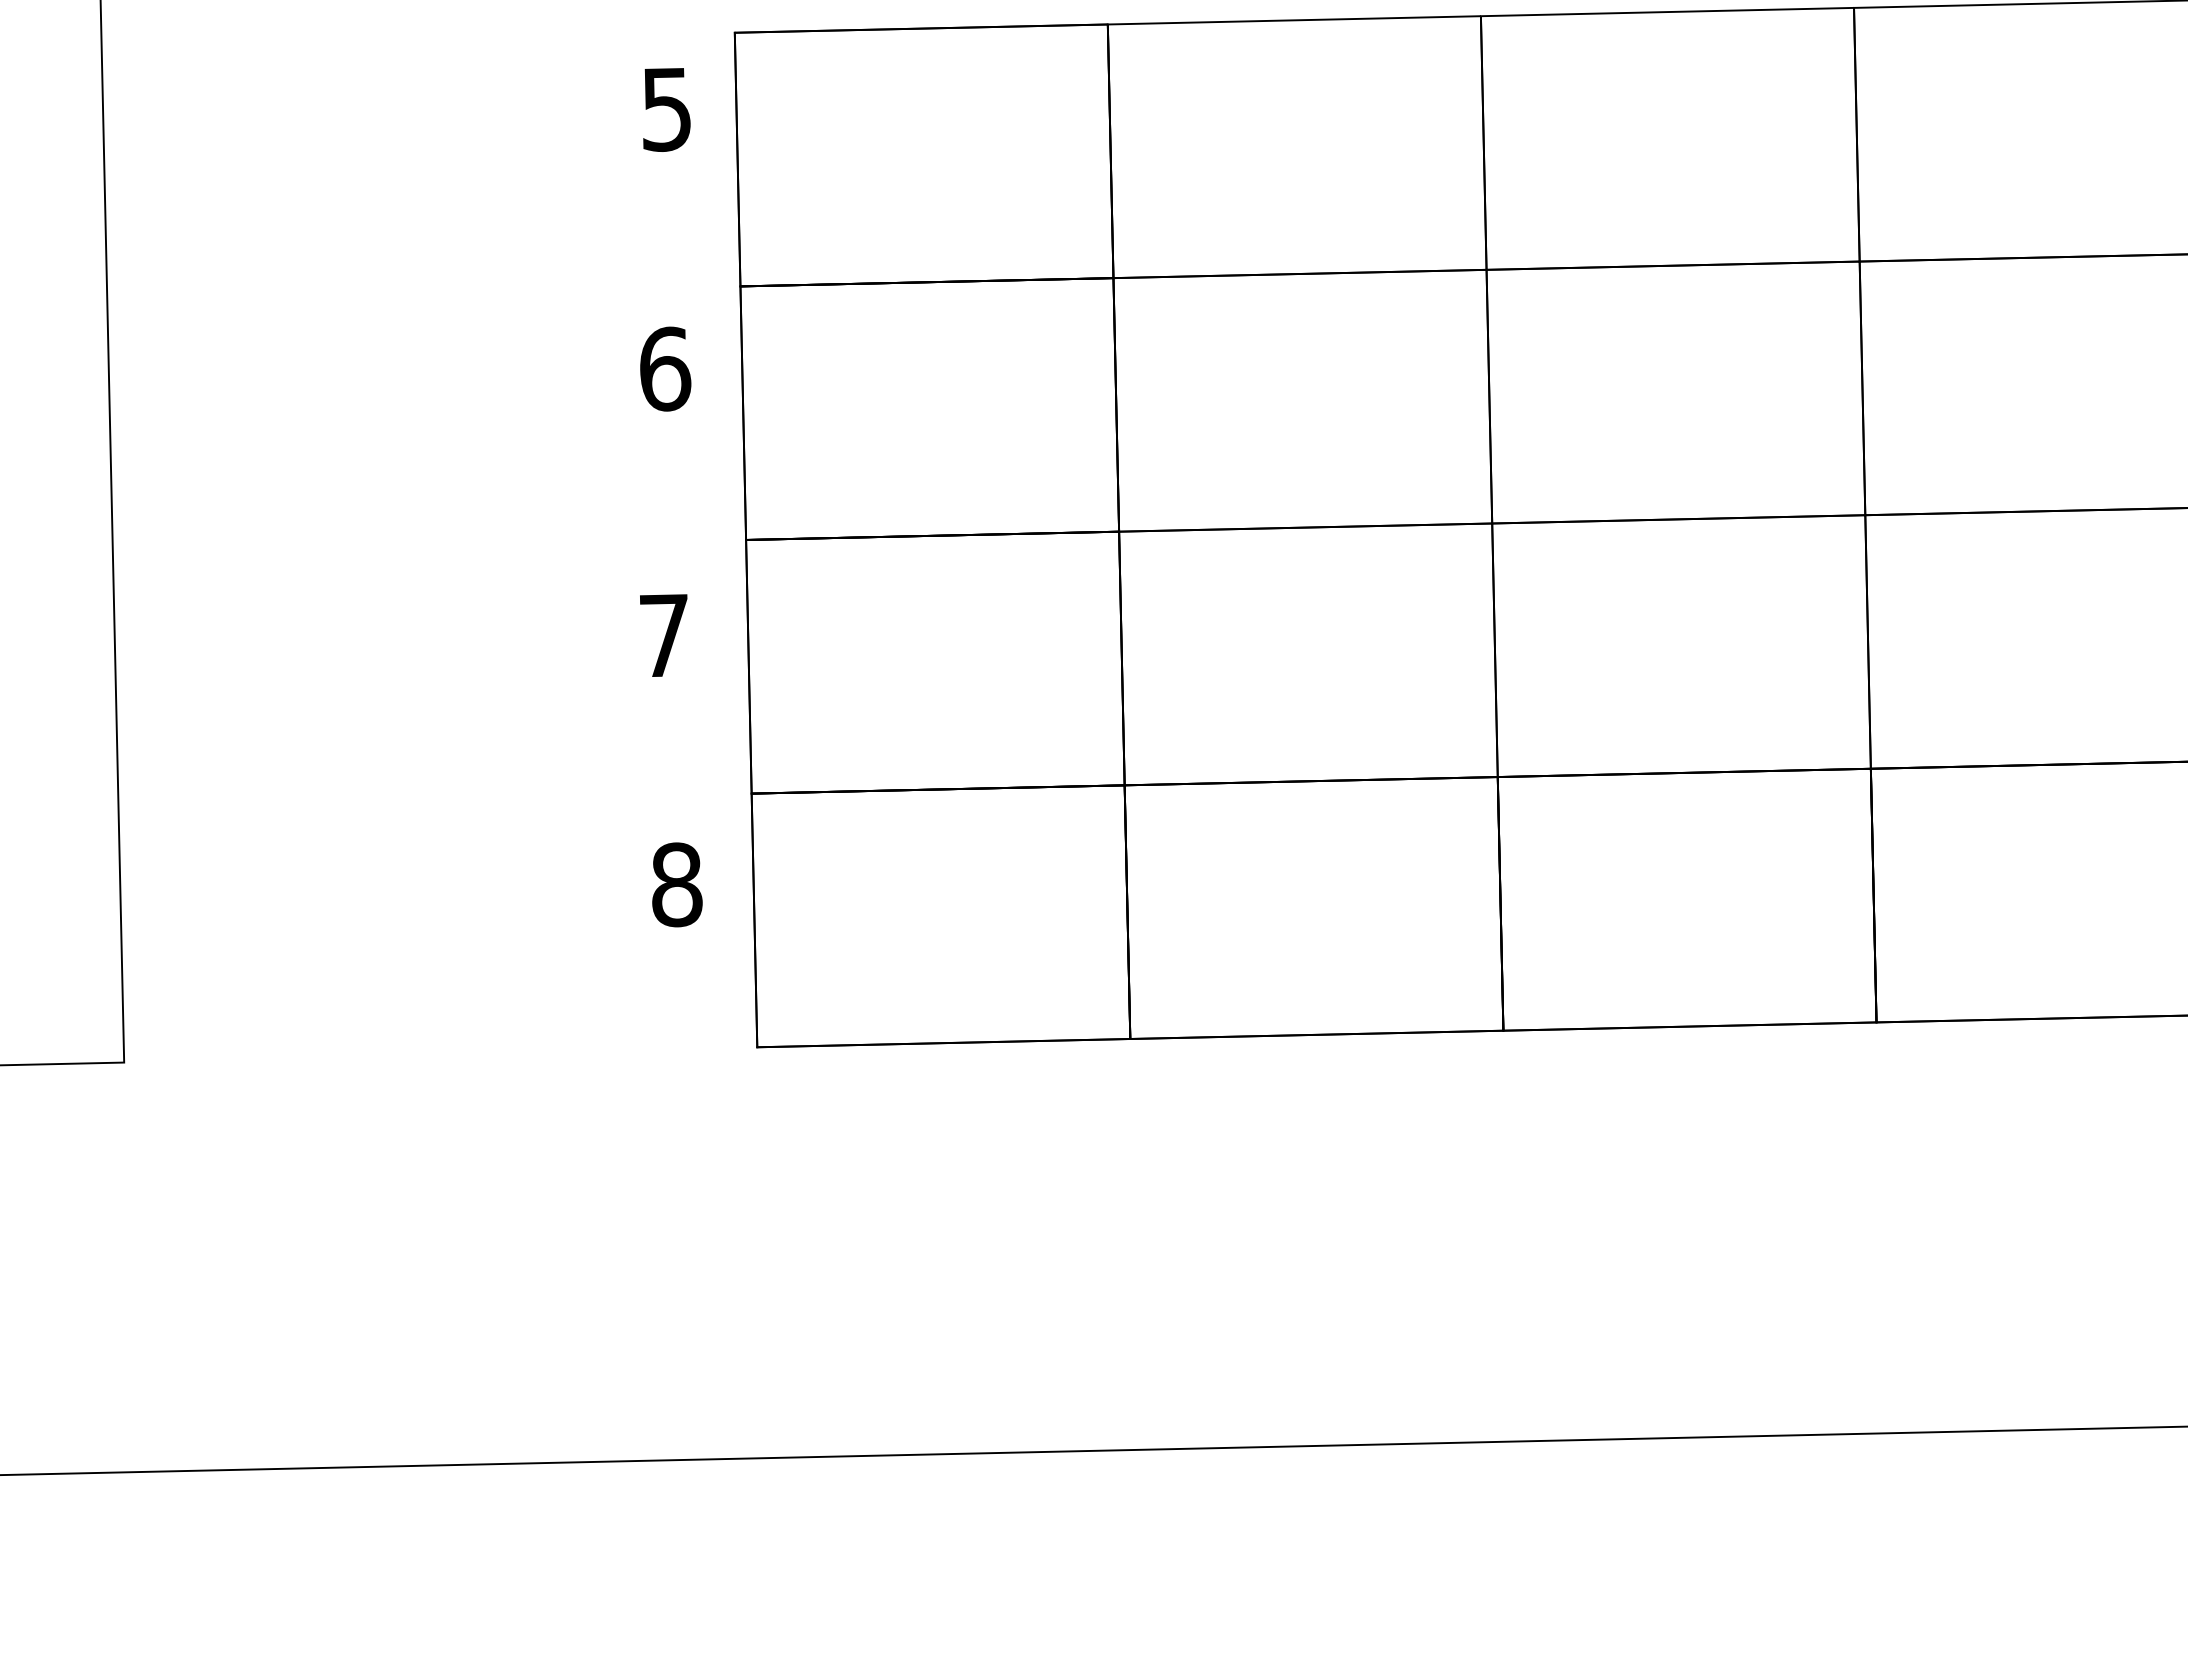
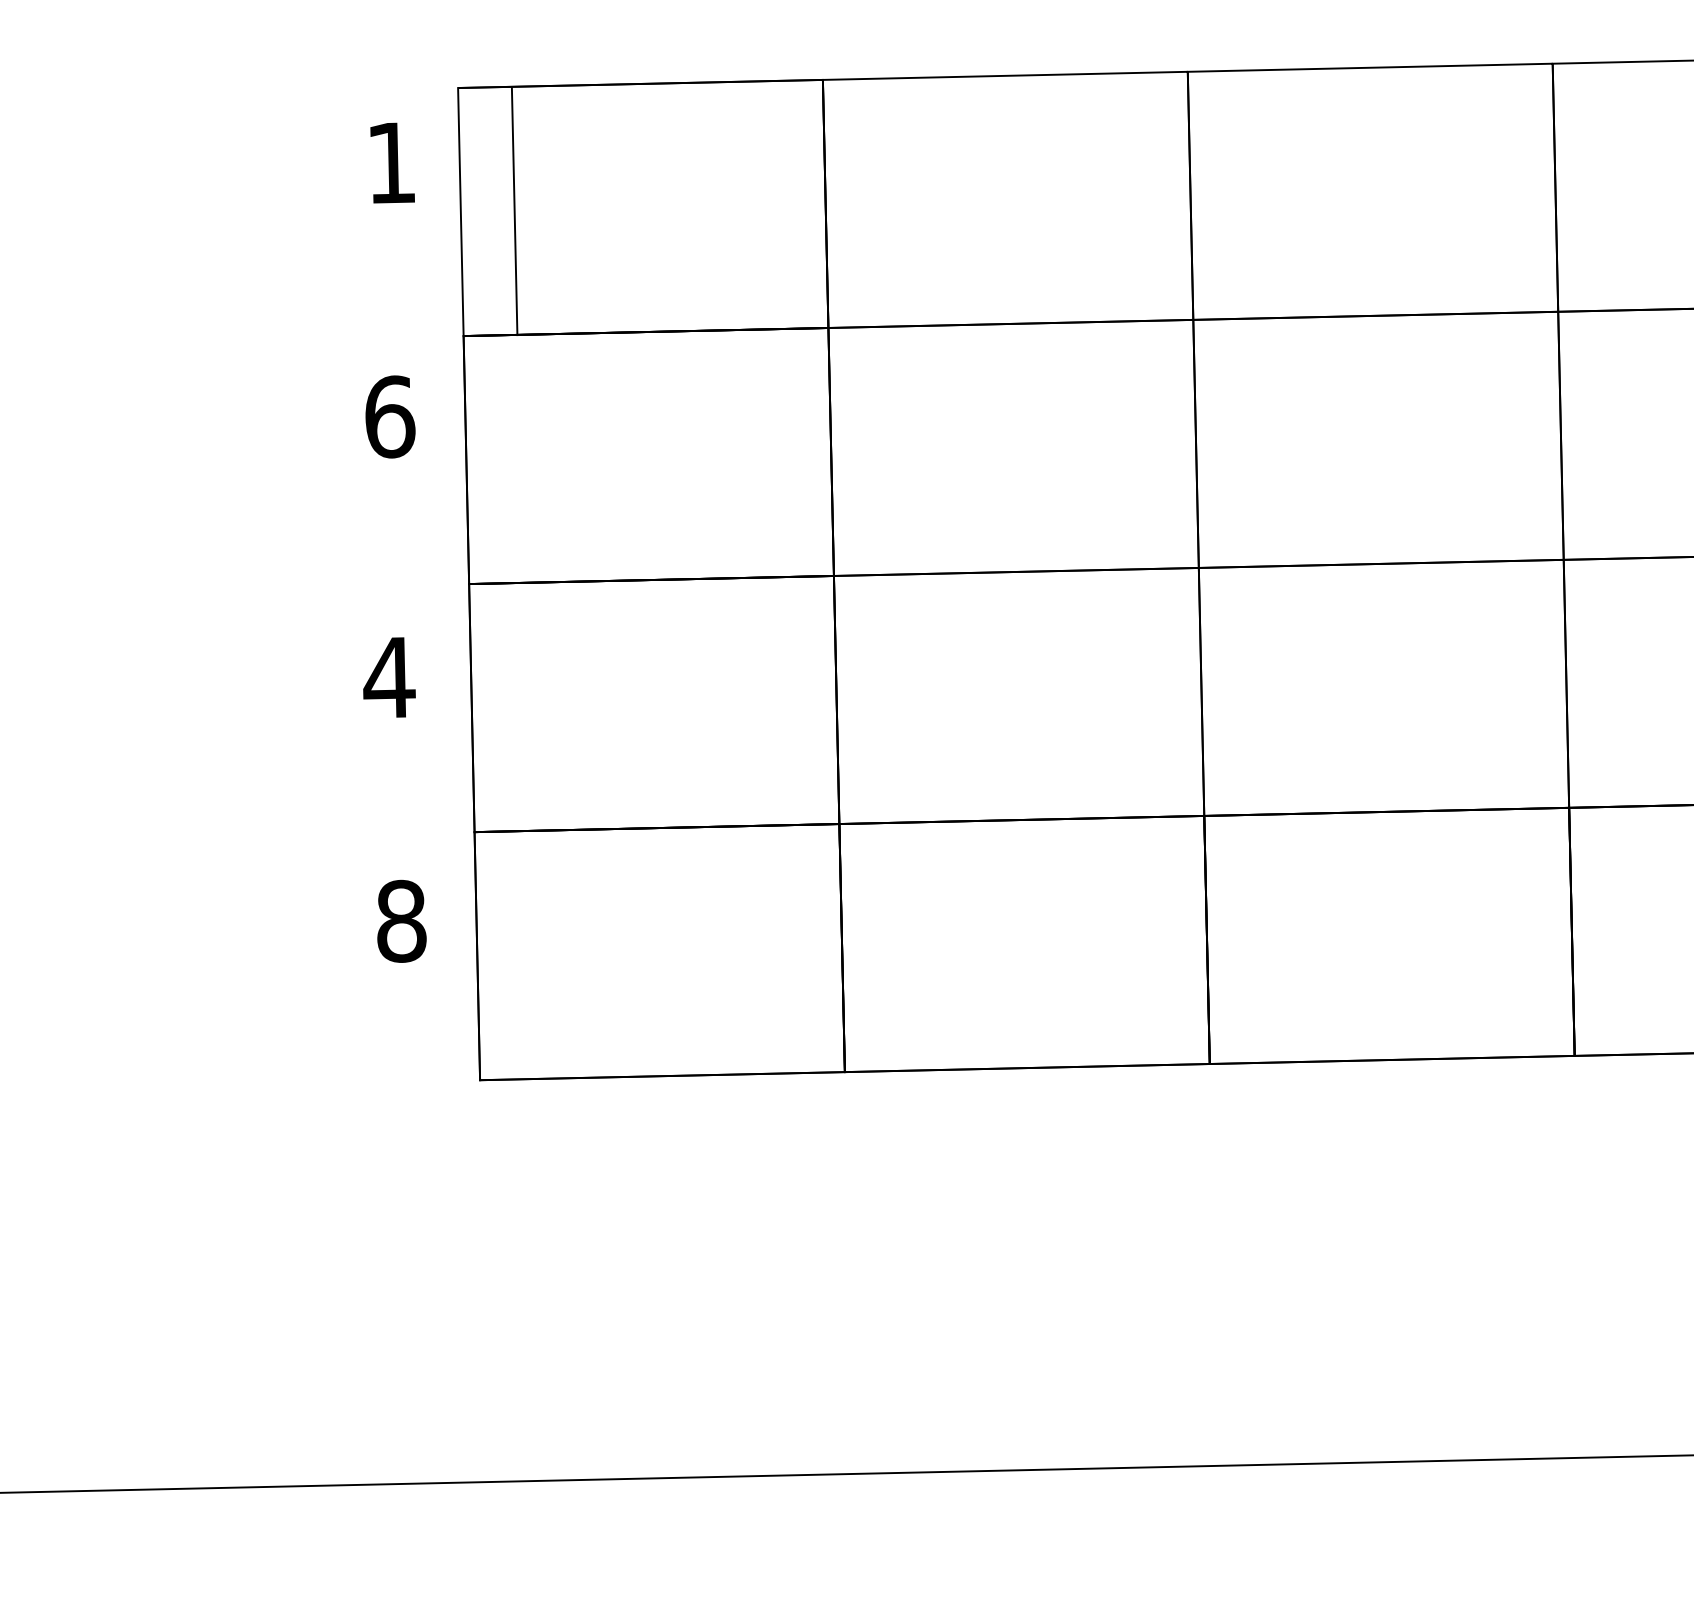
text: (666, 109) -> (391, 163), 5 -> 1
line: (737, 159) -> (514, 210), moved
text: (664, 635) -> (389, 677), 7 -> 4

